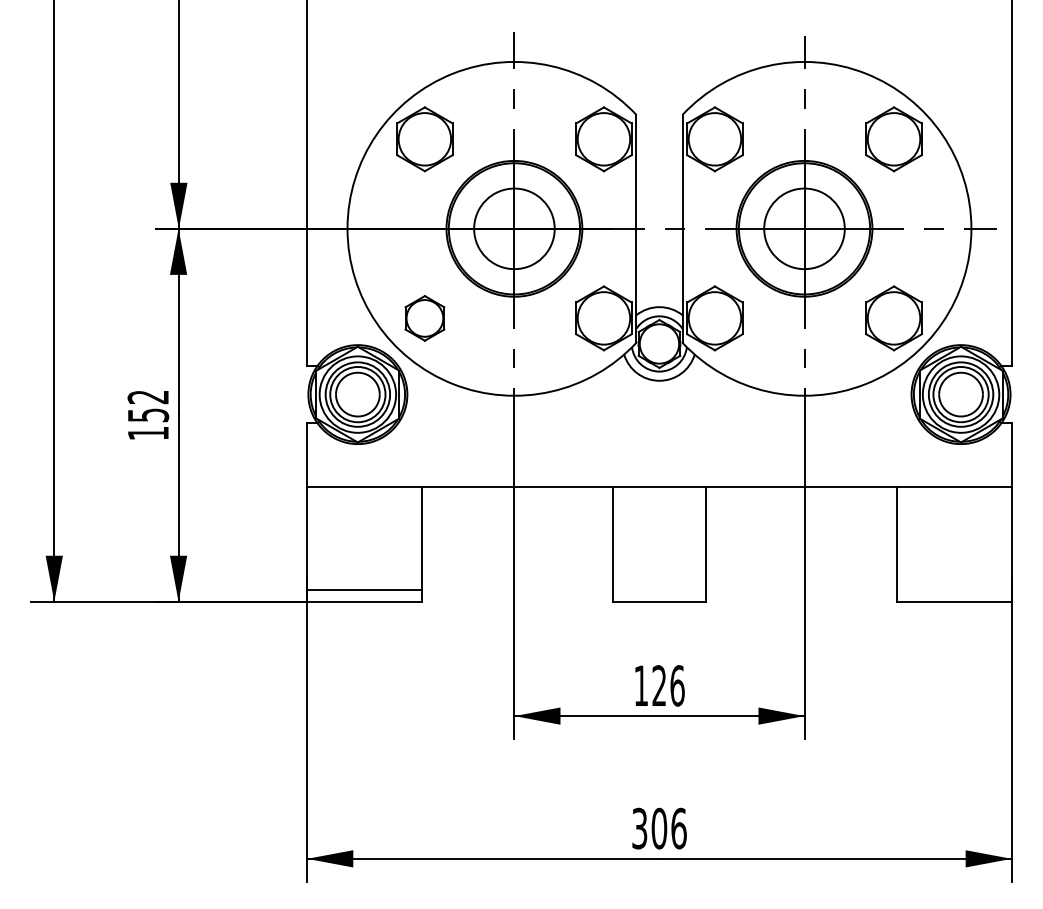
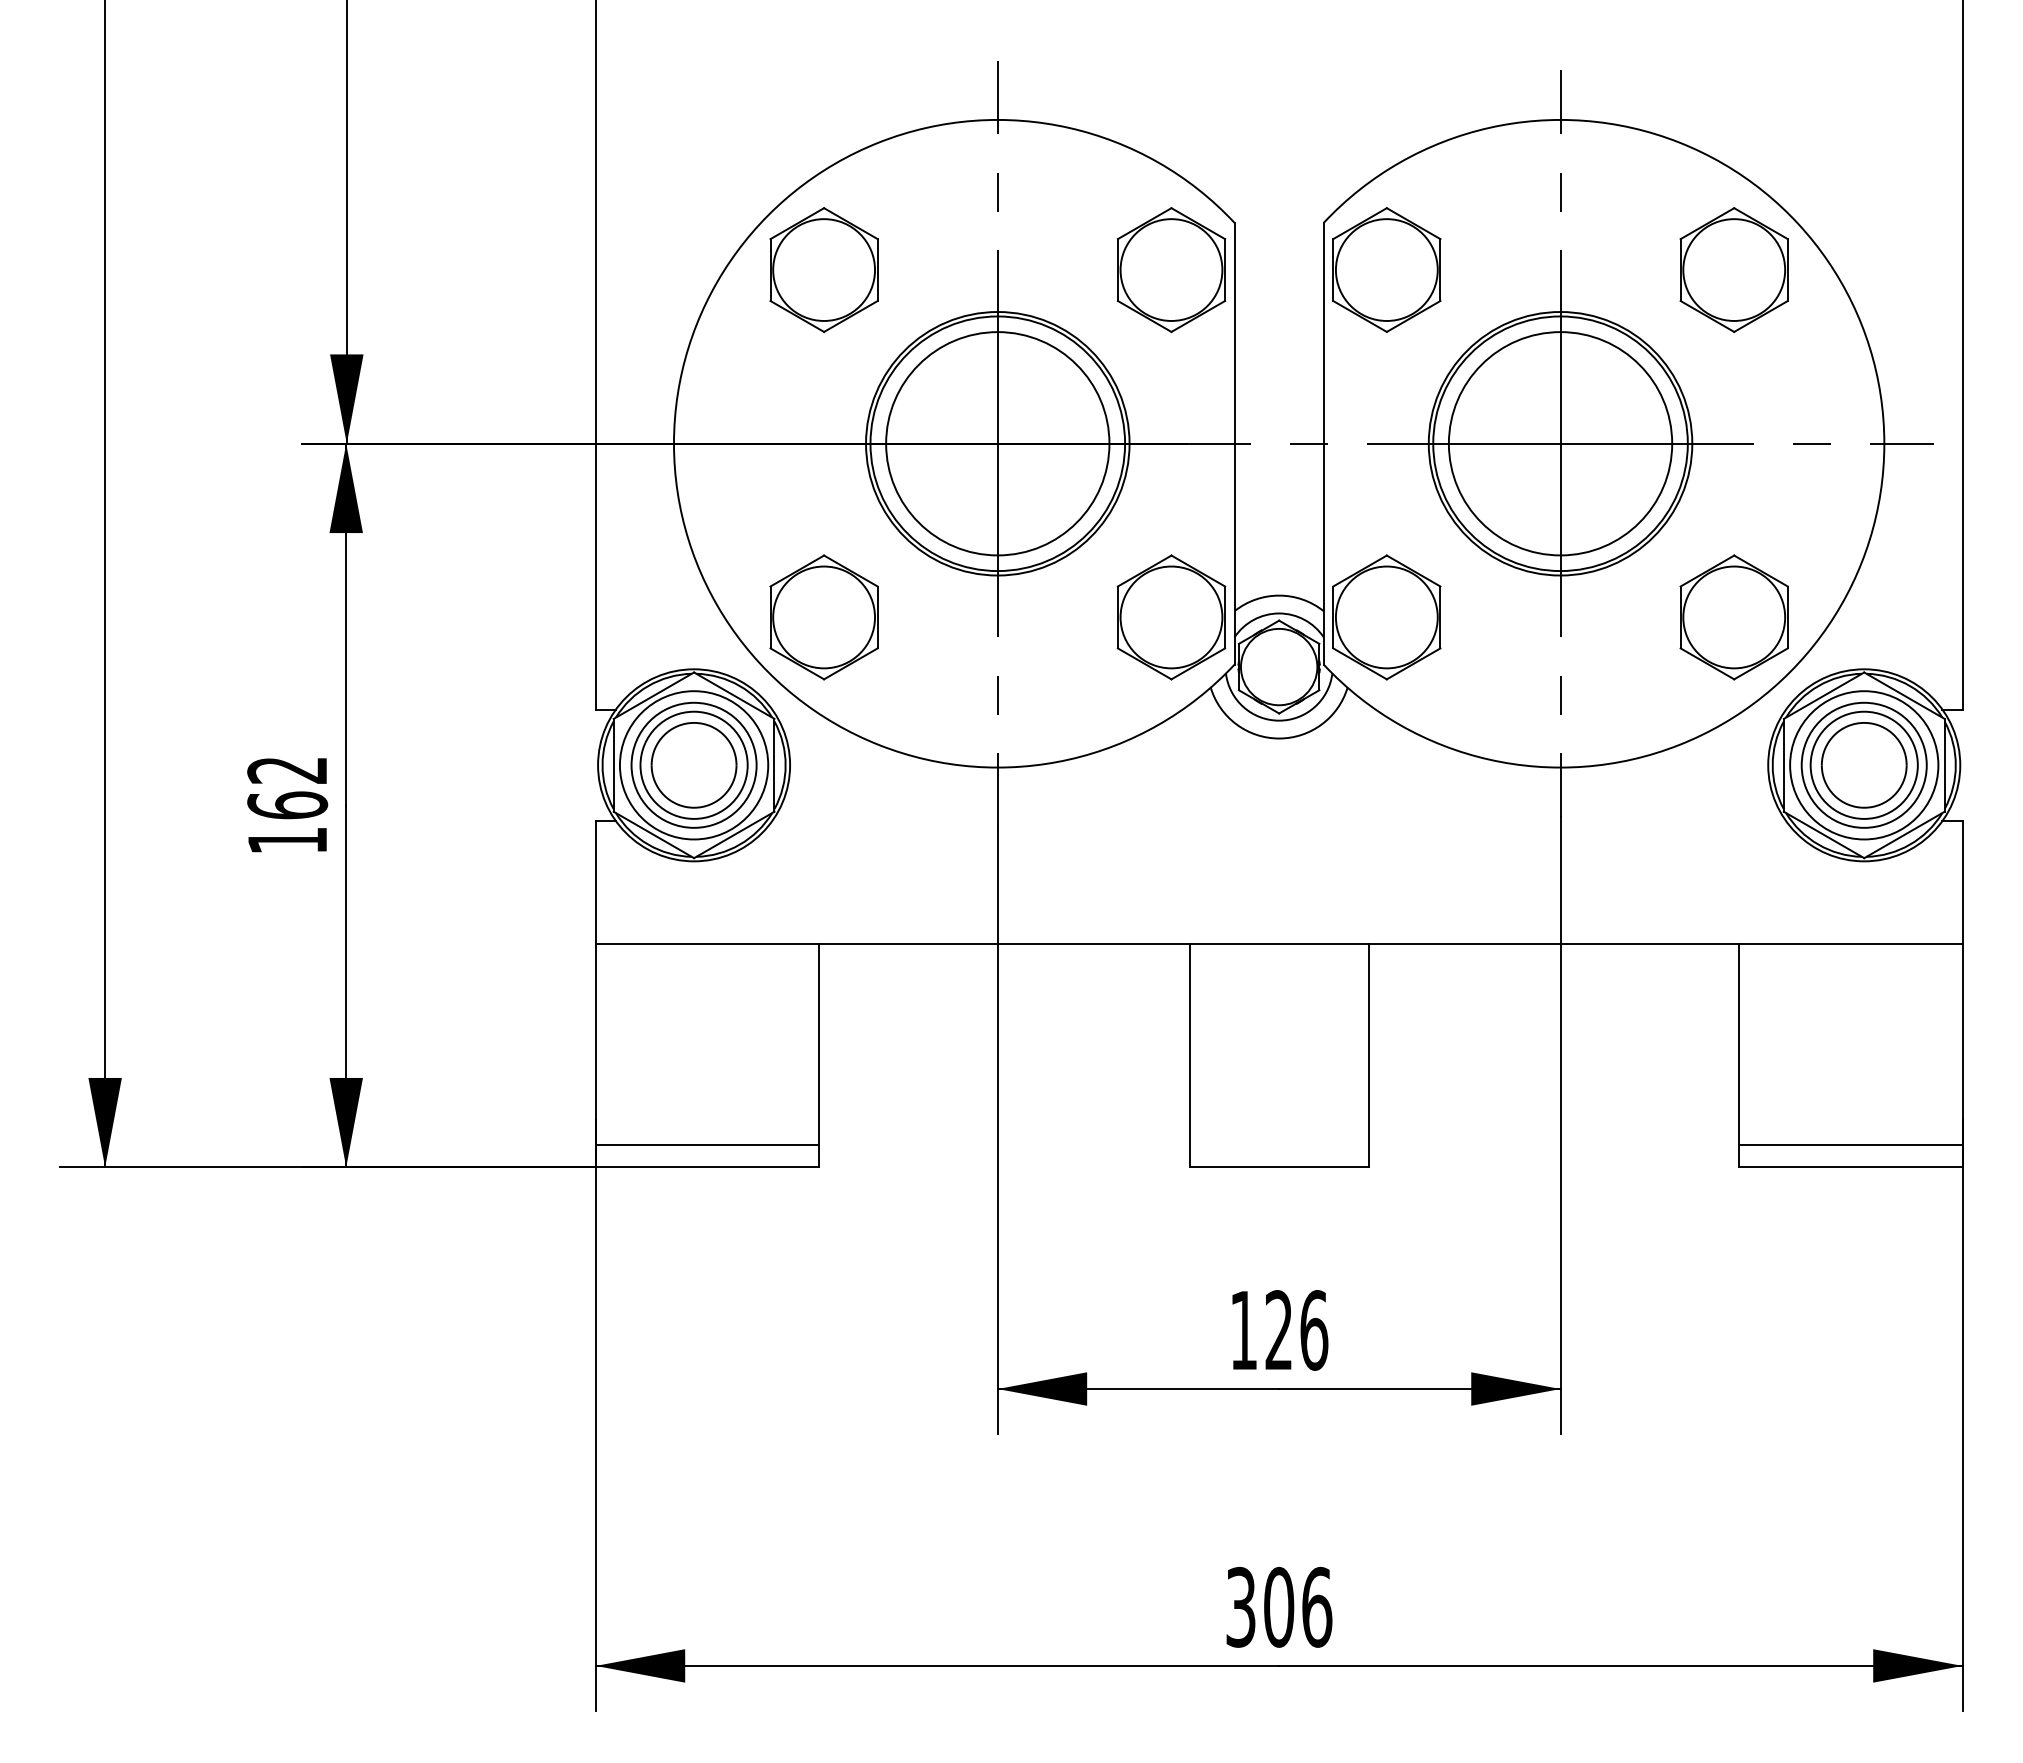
circle: (513, 228) -> (995, 443), size x1.43
circle: (804, 228) -> (1560, 443), size x1.43
part: (424, 318) -> (823, 617), size x1.43
text: (148, 415) -> (287, 805), 152 -> 162
line: (953, 590) -> (1849, 1145), added

